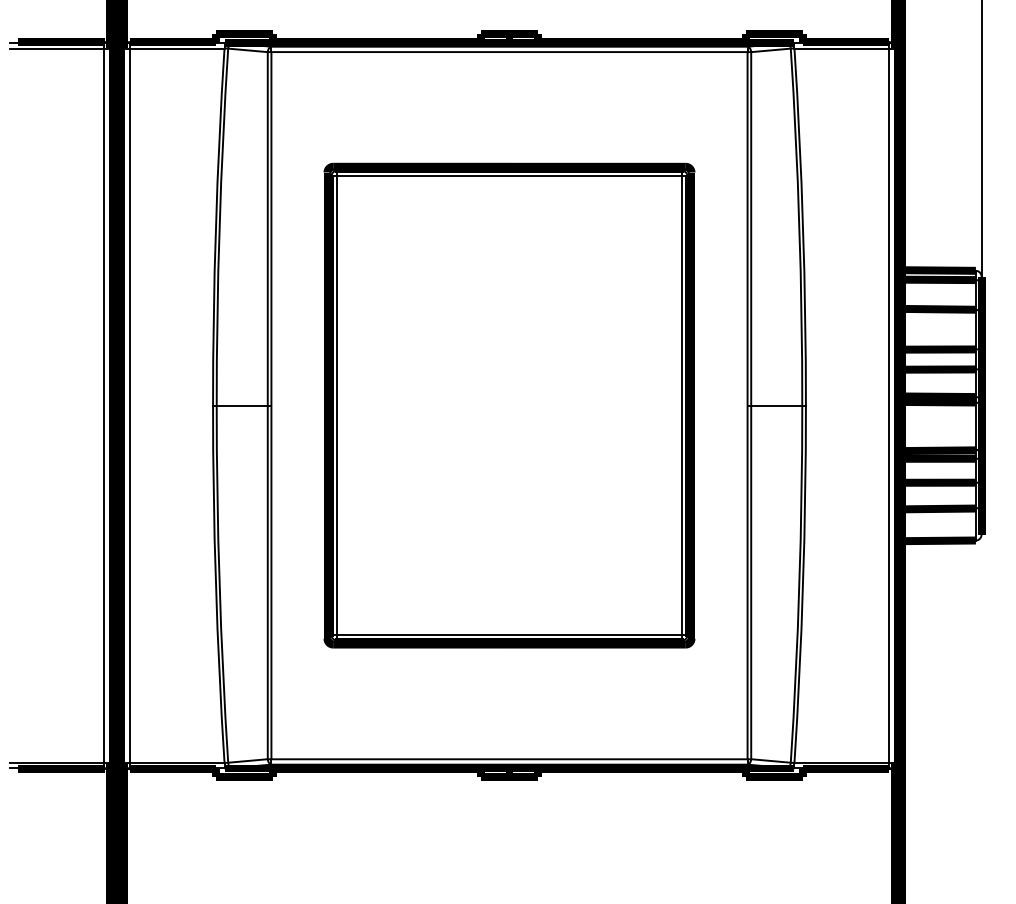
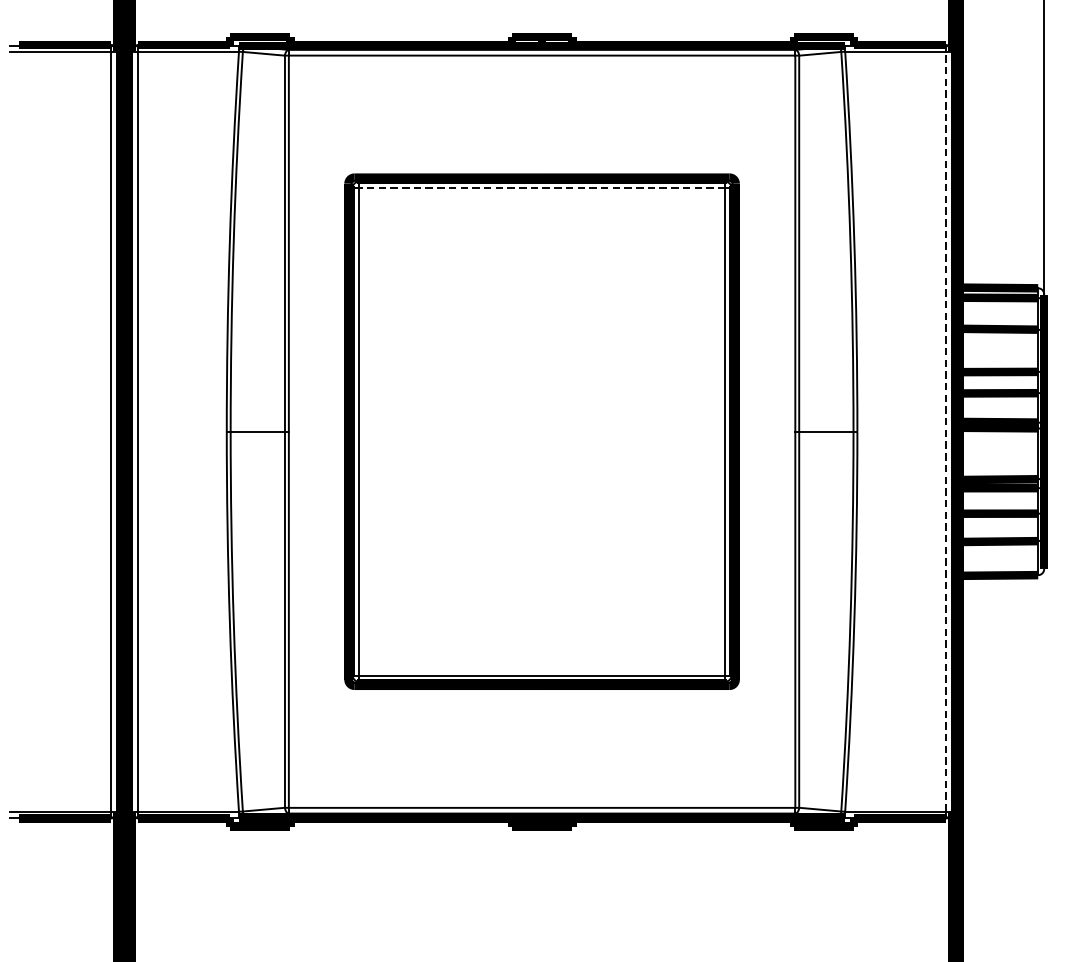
line: (508, 176) -> (541, 187), solid -> dashed
line: (889, 405) -> (946, 431), solid -> dashed

